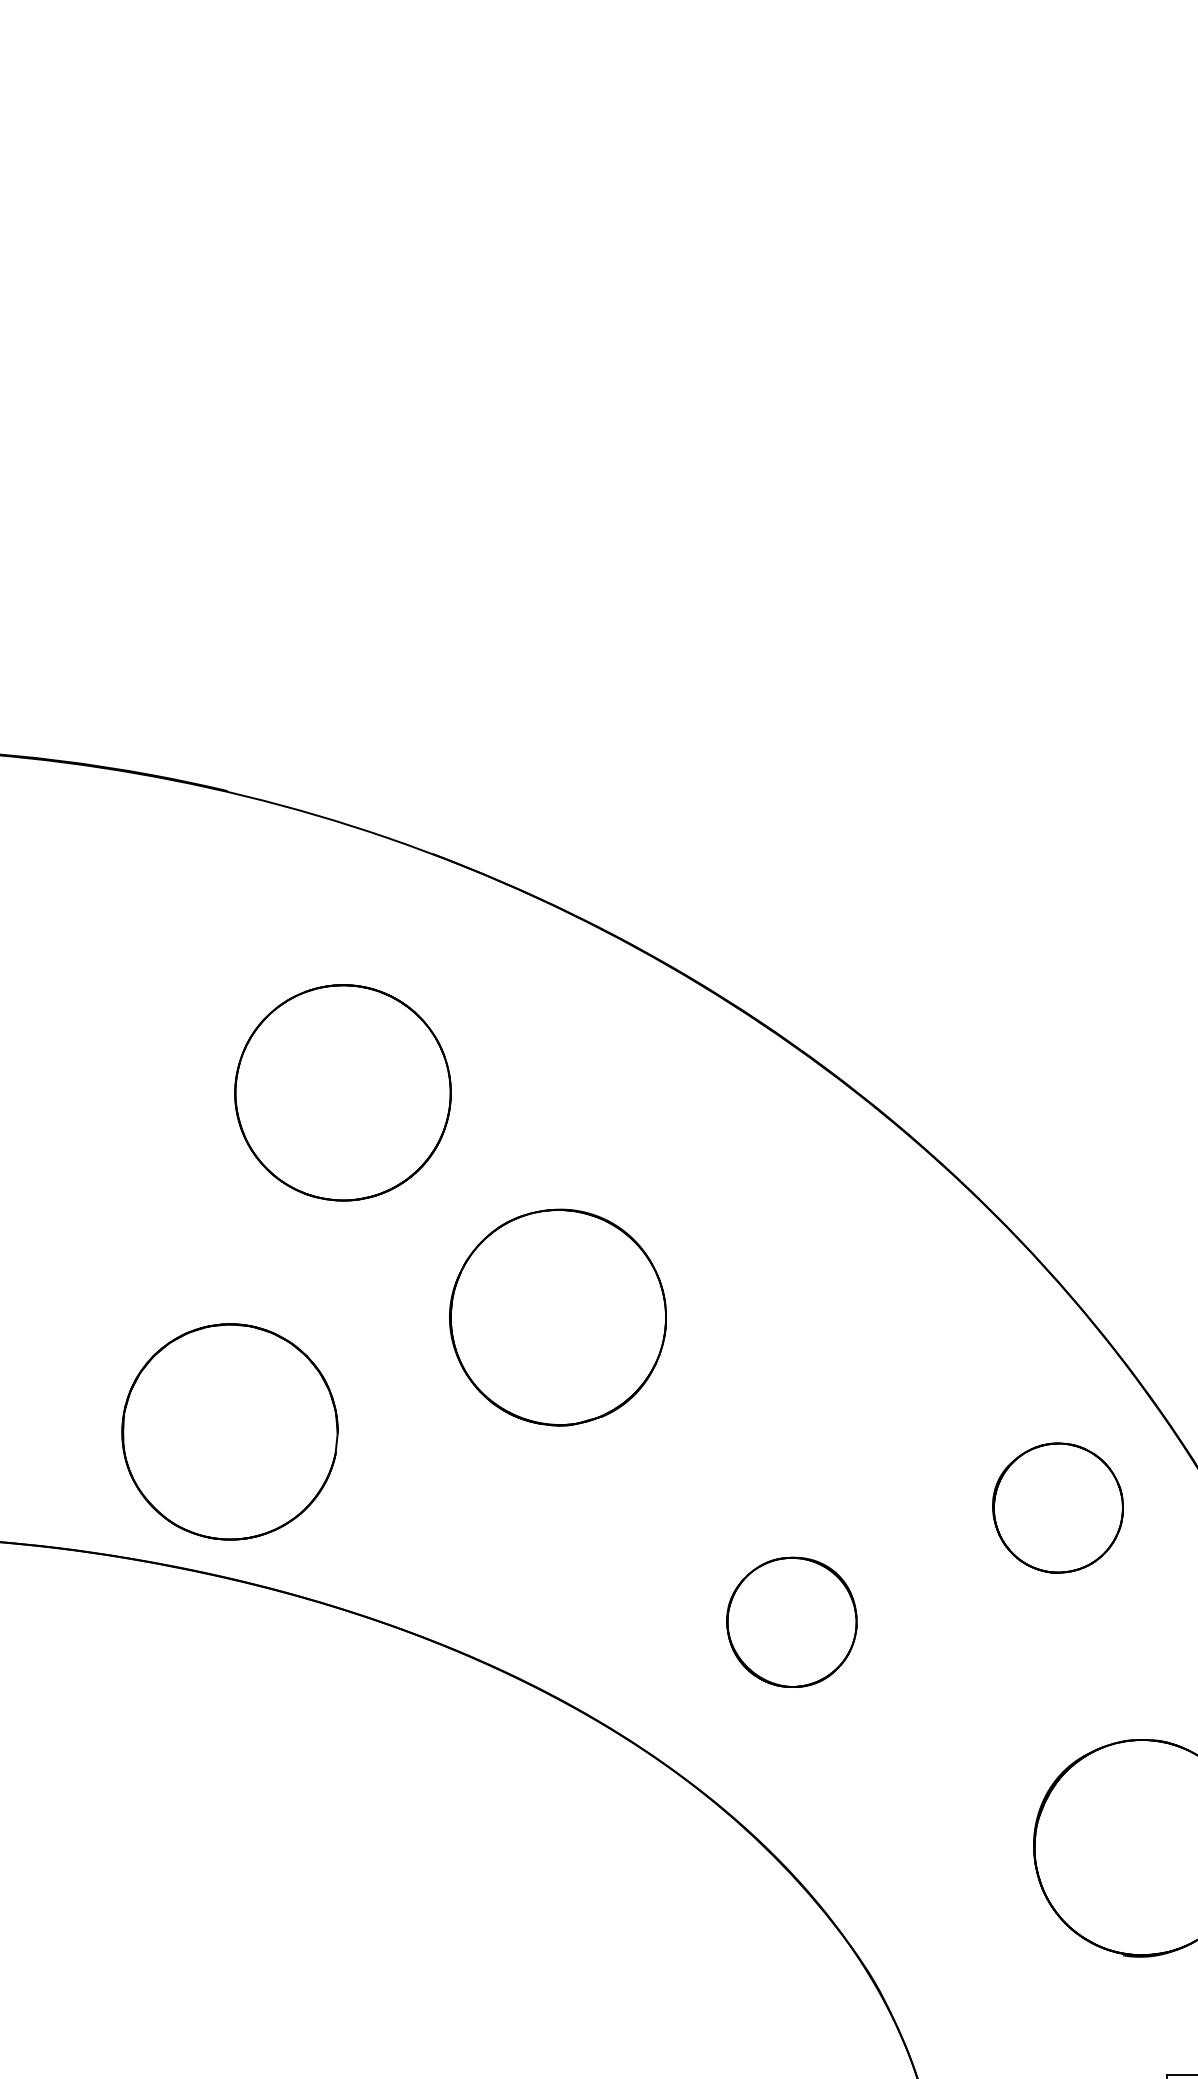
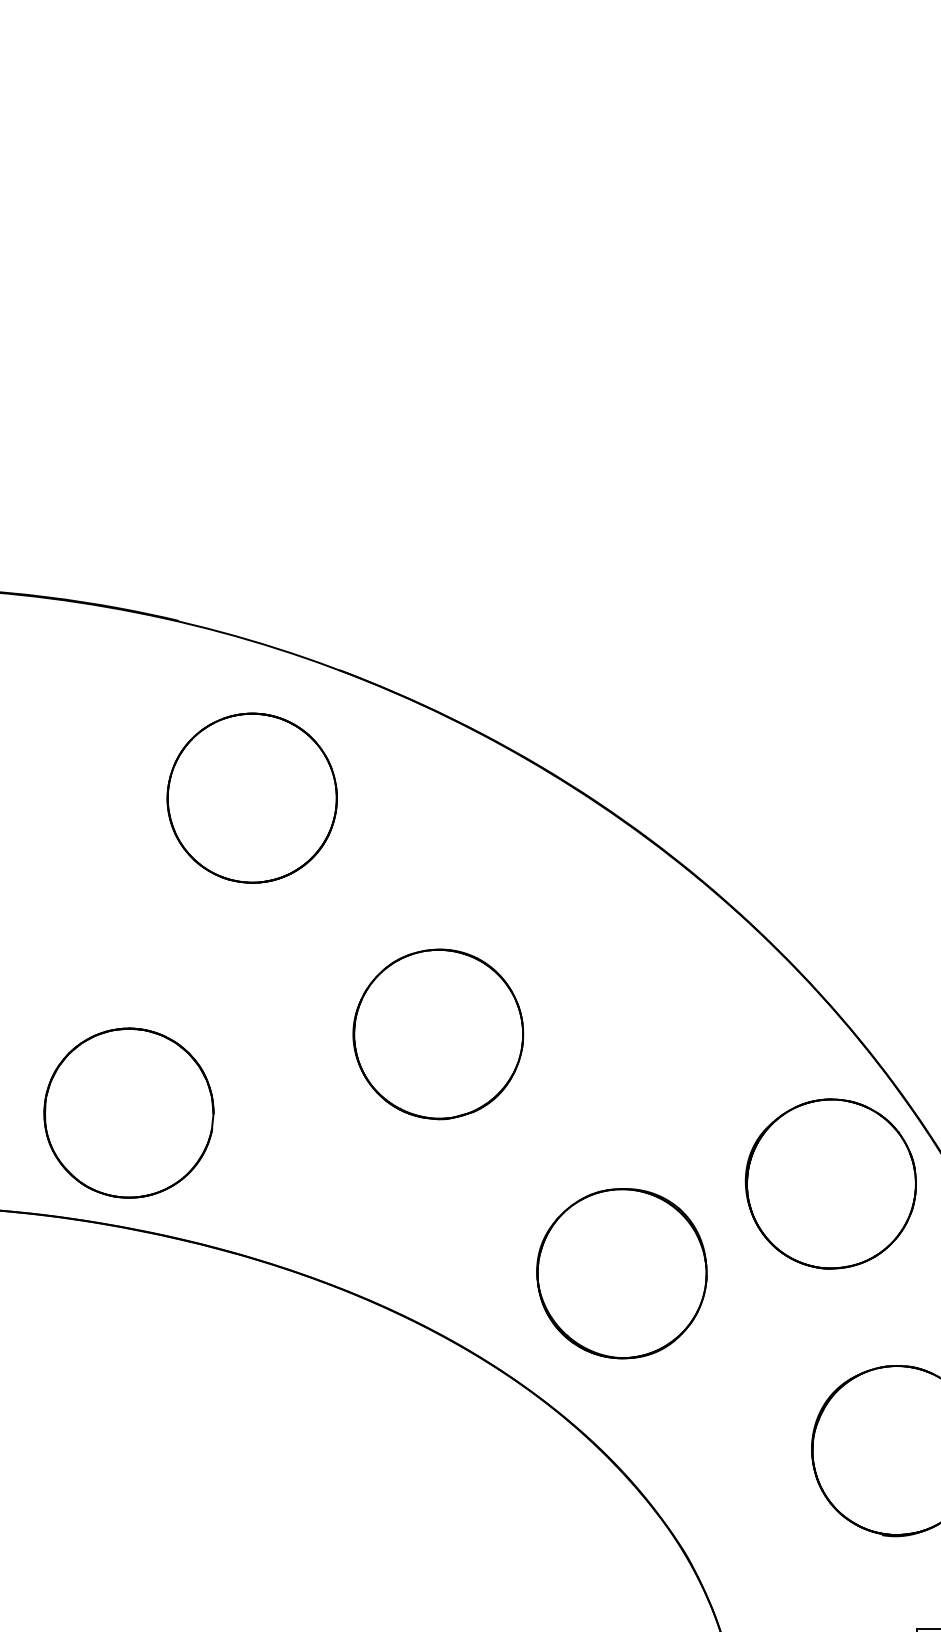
part: (342, 1092) -> (251, 797), moved
part: (229, 1431) -> (128, 1112), moved
part: (1057, 1507) -> (830, 1183), size x1.67
part: (791, 1622) -> (621, 1273), size x1.67

